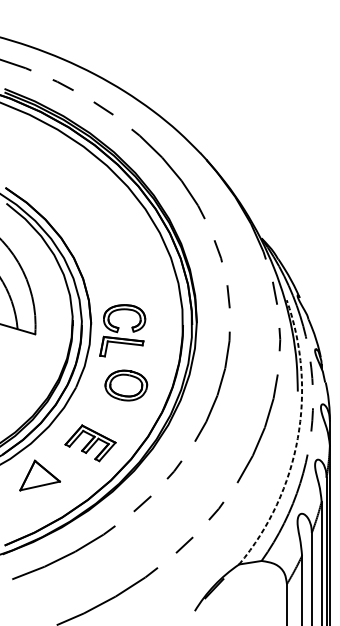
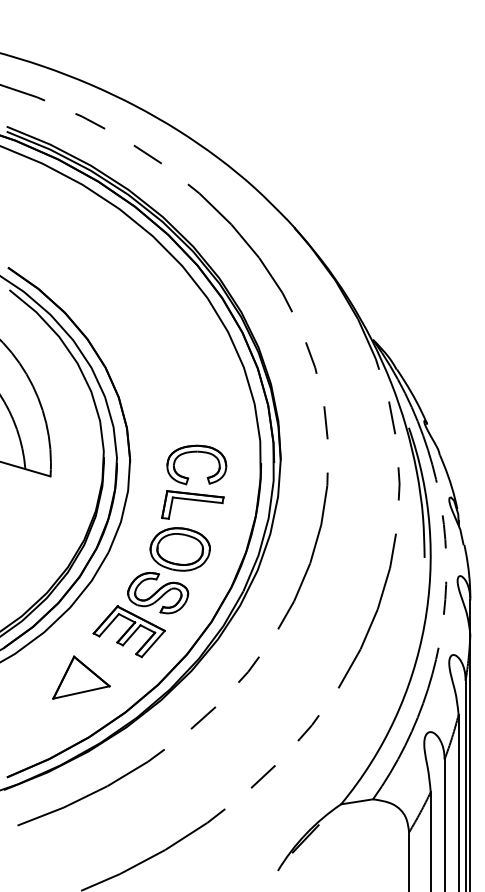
part: (122, 330) -> (194, 481), moved
part: (111, 416) -> (158, 593), added
arc: (297, 438) -> (424, 625), dashed -> solid
part: (40, 475) -> (81, 677), moved

